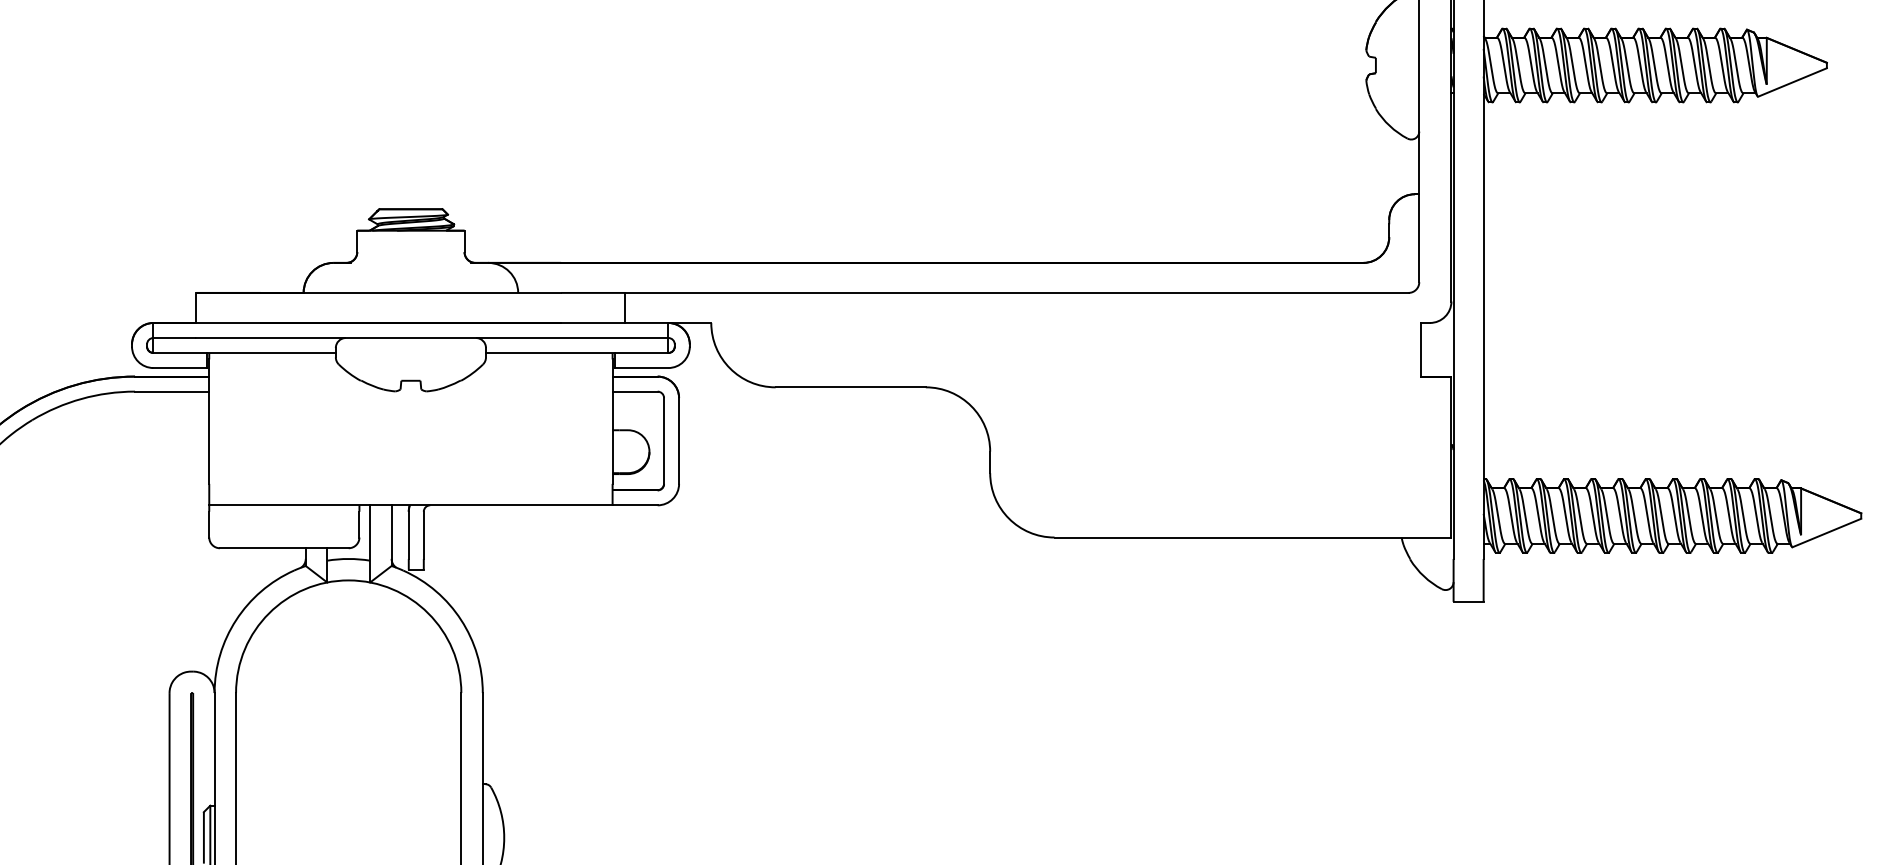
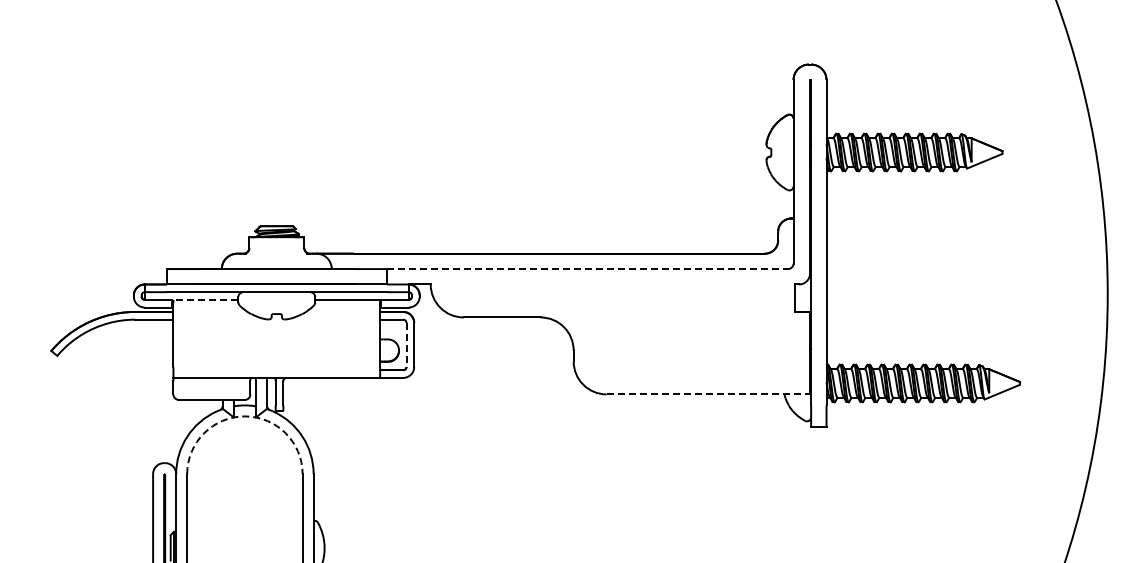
line: (1017, 293) -> (587, 269), solid -> dashed
line: (271, 352) -> (205, 299), solid -> dashed
line: (664, 440) -> (406, 344), solid -> dashed
line: (1253, 537) -> (708, 394), solid -> dashed
arc: (347, 580) -> (244, 416), solid -> dashed

